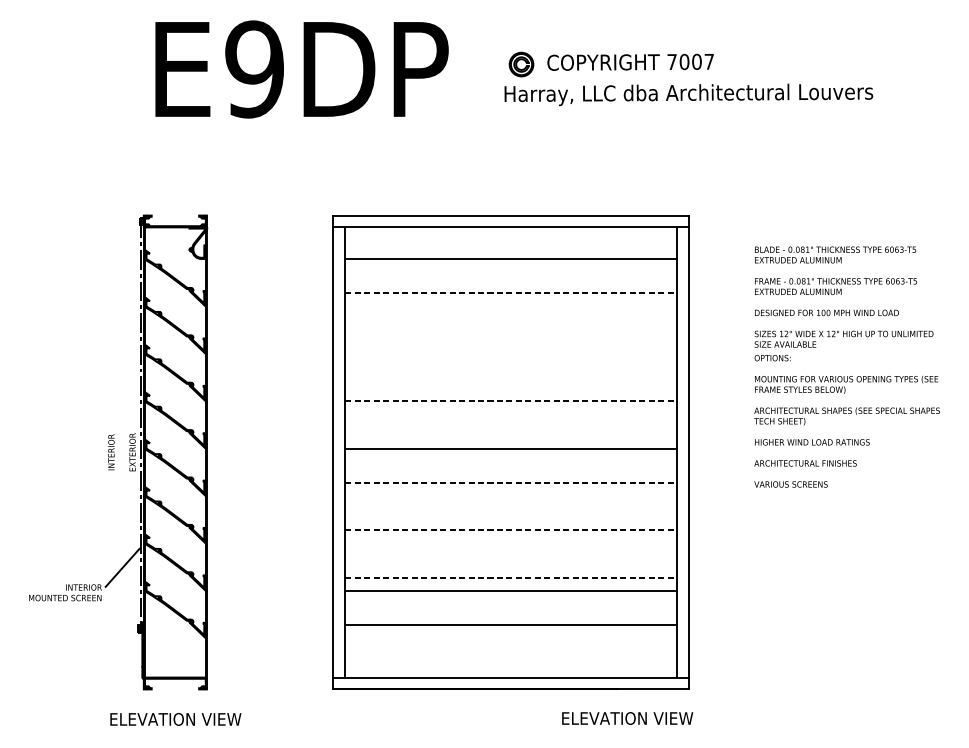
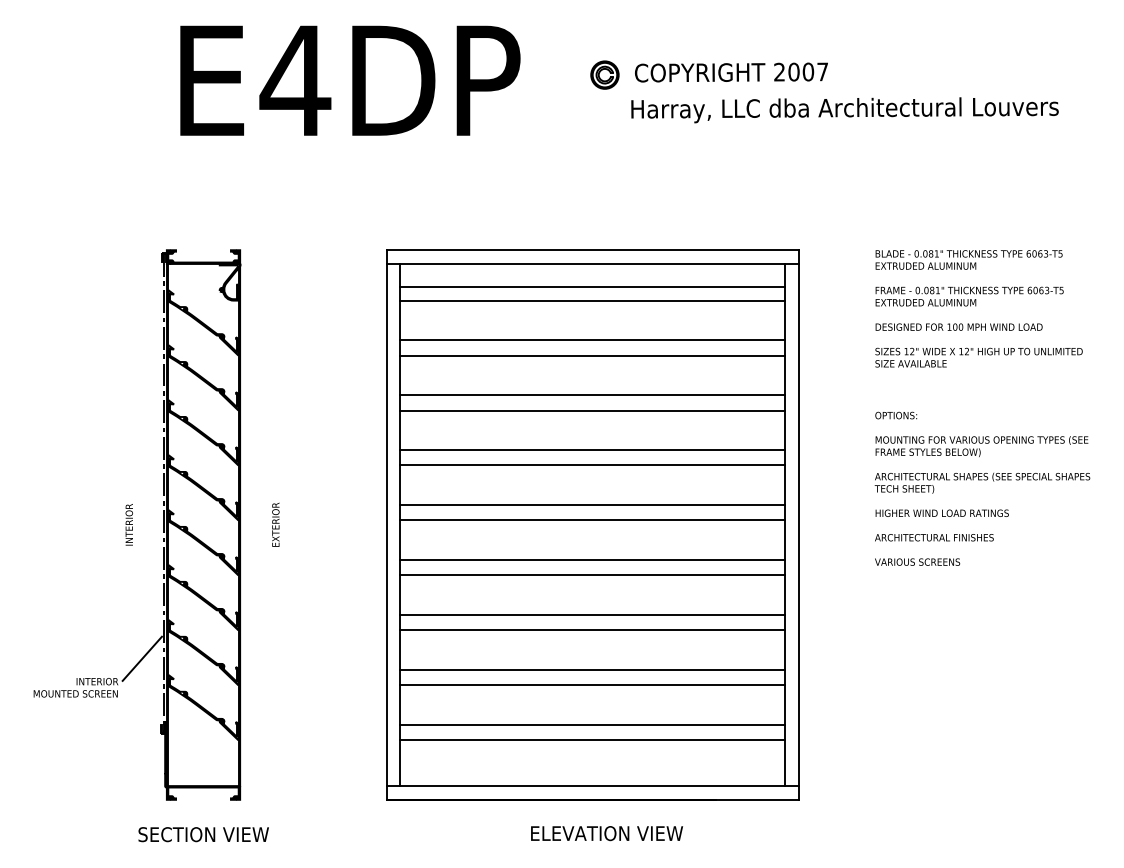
text: (672, 61) -> (779, 71), 7007 -> 2007
text: (254, 69) -> (295, 80), E9DP -> E4DP
text: (688, 95) -> (844, 110), moved
line: (510, 246) -> (592, 286), added
line: (511, 293) -> (593, 340), dashed -> solid
text: (843, 296) -> (978, 308), moved
line: (510, 306) -> (592, 355), added
line: (510, 340) -> (592, 395), added
line: (510, 353) -> (592, 410), added
line: (510, 388) -> (592, 450), added
line: (511, 401) -> (593, 465), dashed -> solid
line: (510, 435) -> (592, 505), added
text: (132, 452) -> (275, 524), moved
line: (511, 483) -> (593, 560), dashed -> solid
line: (510, 496) -> (592, 575), added
line: (511, 530) -> (593, 615), dashed -> solid
line: (510, 543) -> (592, 630), added
line: (511, 577) -> (593, 670), dashed -> solid
line: (510, 638) -> (592, 740), added
text: (627, 718) -> (606, 833), moved
text: (175, 719) -> (203, 834), ELEVATION VIEW -> SECTION VIEW

